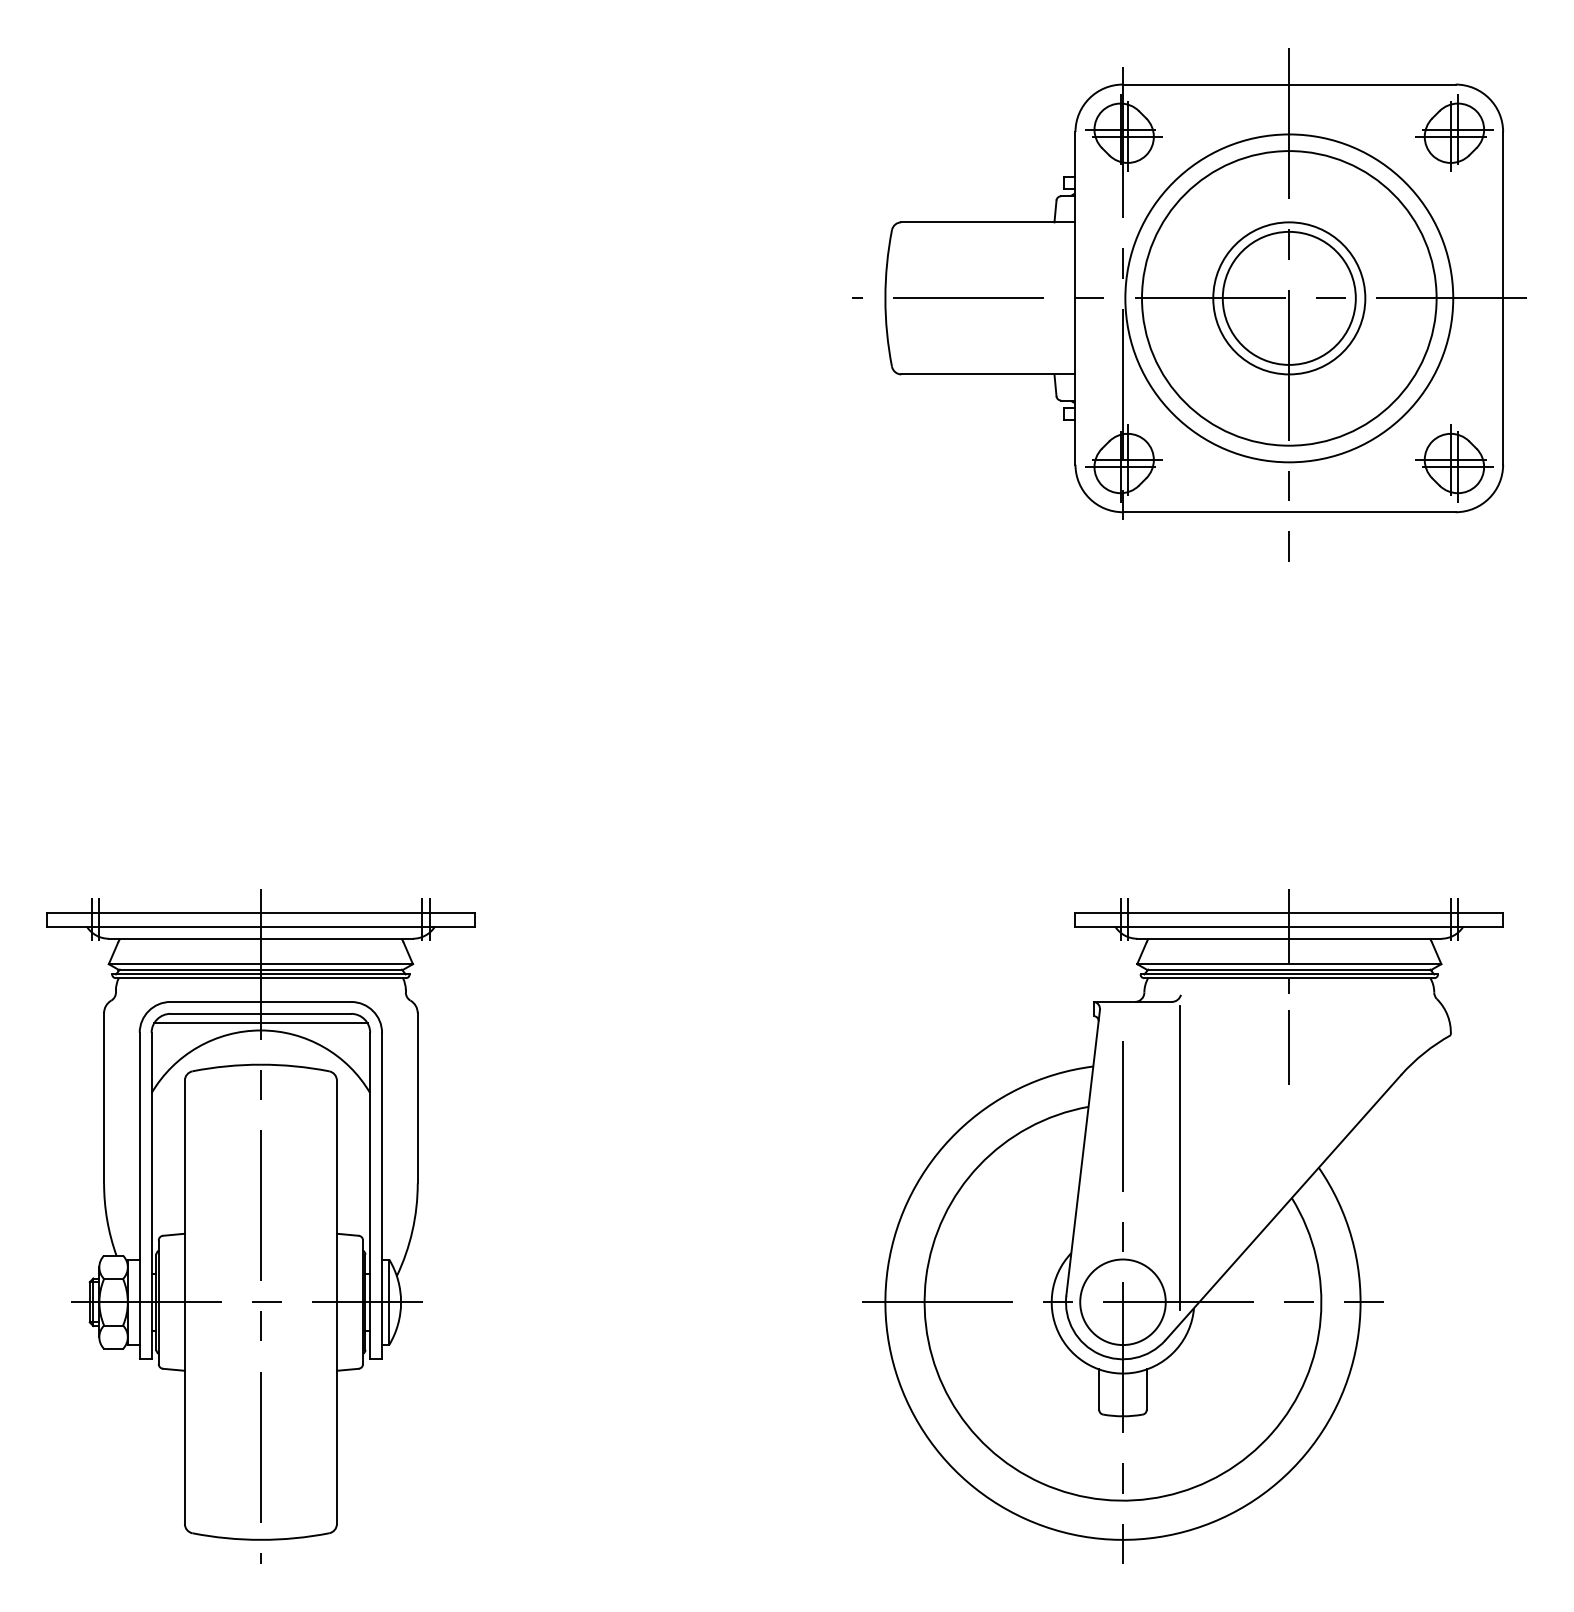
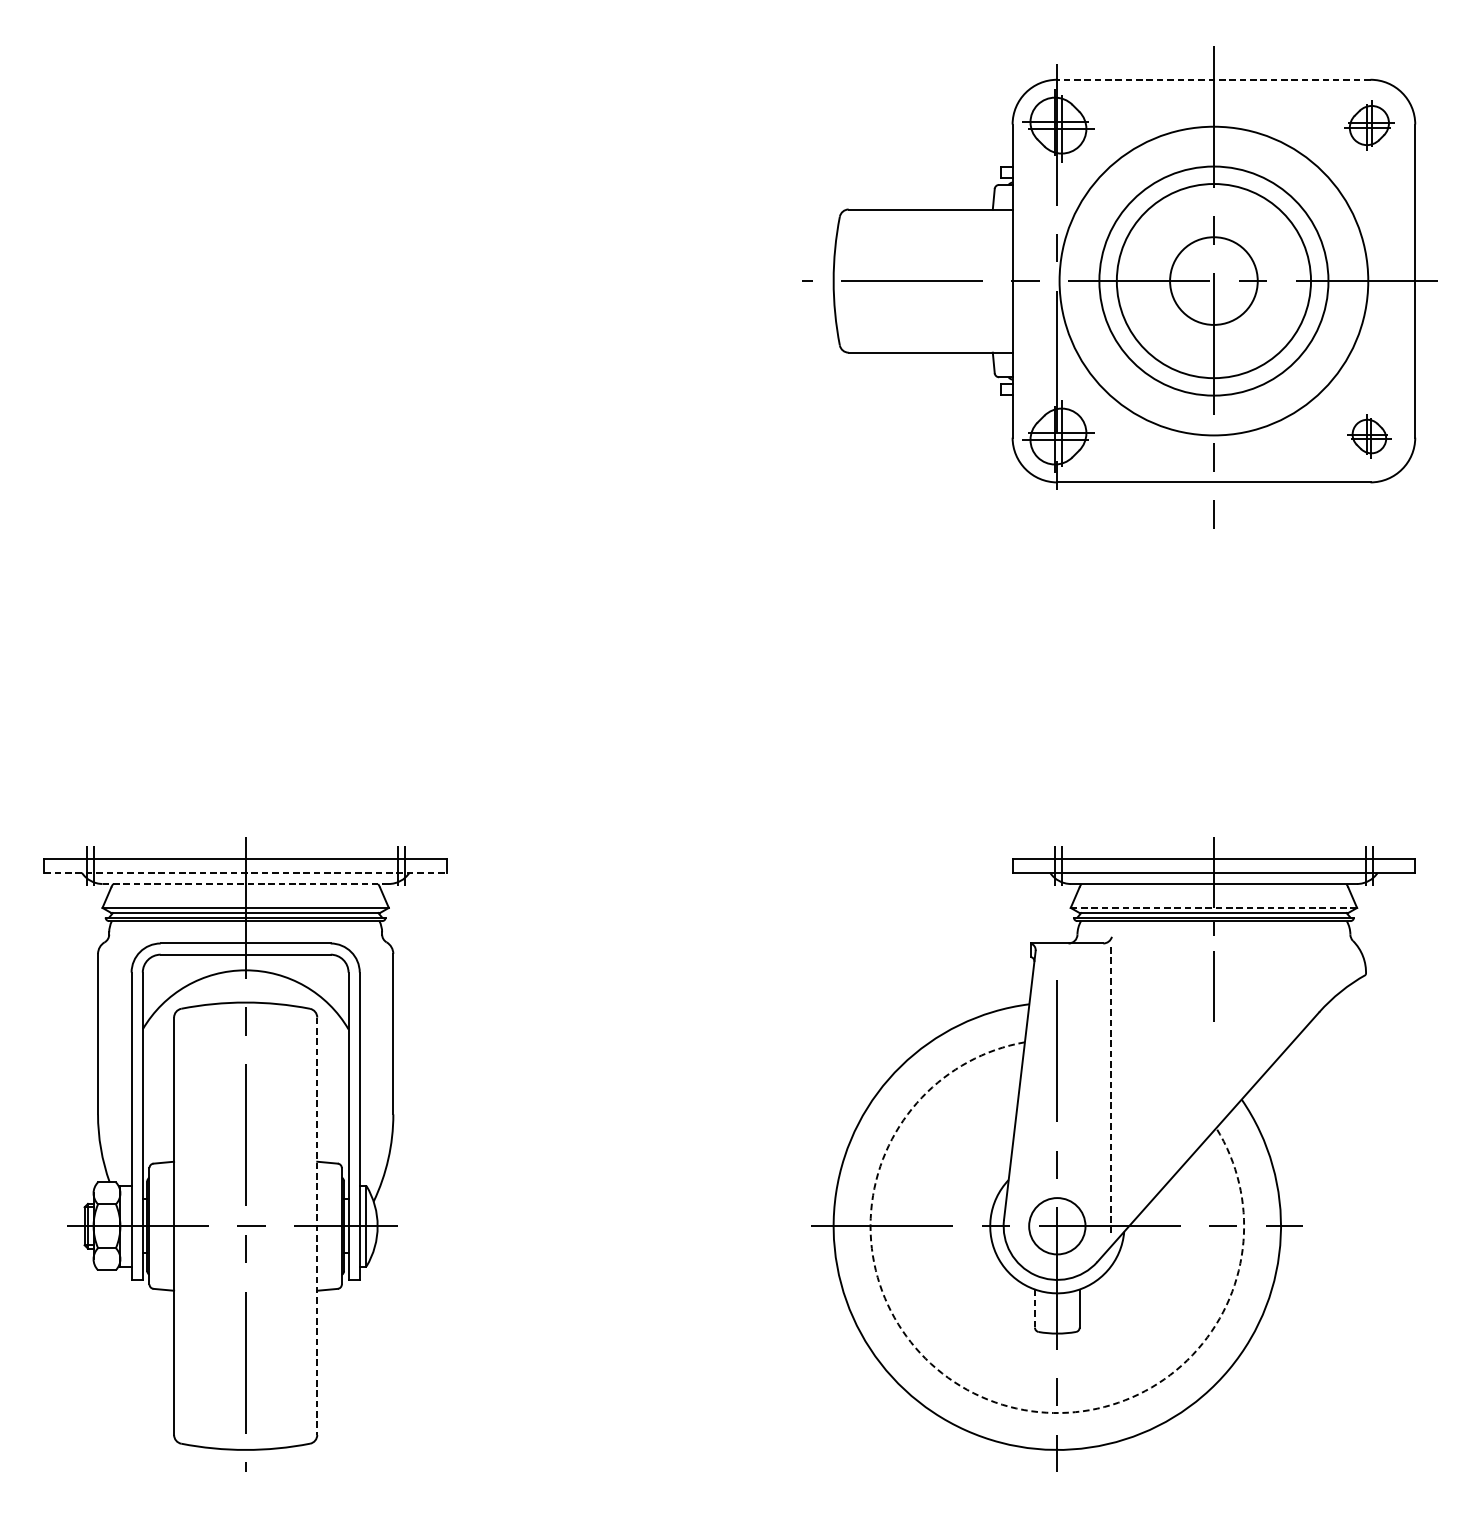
line: (1288, 84) -> (1213, 79), solid -> dashed
part: (1454, 132) -> (1369, 124), size x0.7
circle: (1288, 297) -> (1213, 280), size x0.7
circle: (1289, 298) -> (1214, 281), size x0.7
circle: (1289, 298) -> (1214, 281), size x1.6
part: (1454, 463) -> (1369, 436), size x0.6
line: (260, 926) -> (245, 872), solid -> dashed
line: (260, 938) -> (245, 883), solid -> dashed
line: (1289, 964) -> (1214, 908), solid -> dashed
line: (260, 1023) -> (245, 963), removed
line: (1180, 1157) -> (1111, 1089), solid -> dashed
line: (336, 1302) -> (316, 1226), solid -> dashed
circle: (1122, 1302) -> (1056, 1226), size x0.7
line: (1099, 1390) -> (1035, 1309), solid -> dashed
arc: (1041, 1483) -> (980, 1396), solid -> dashed

